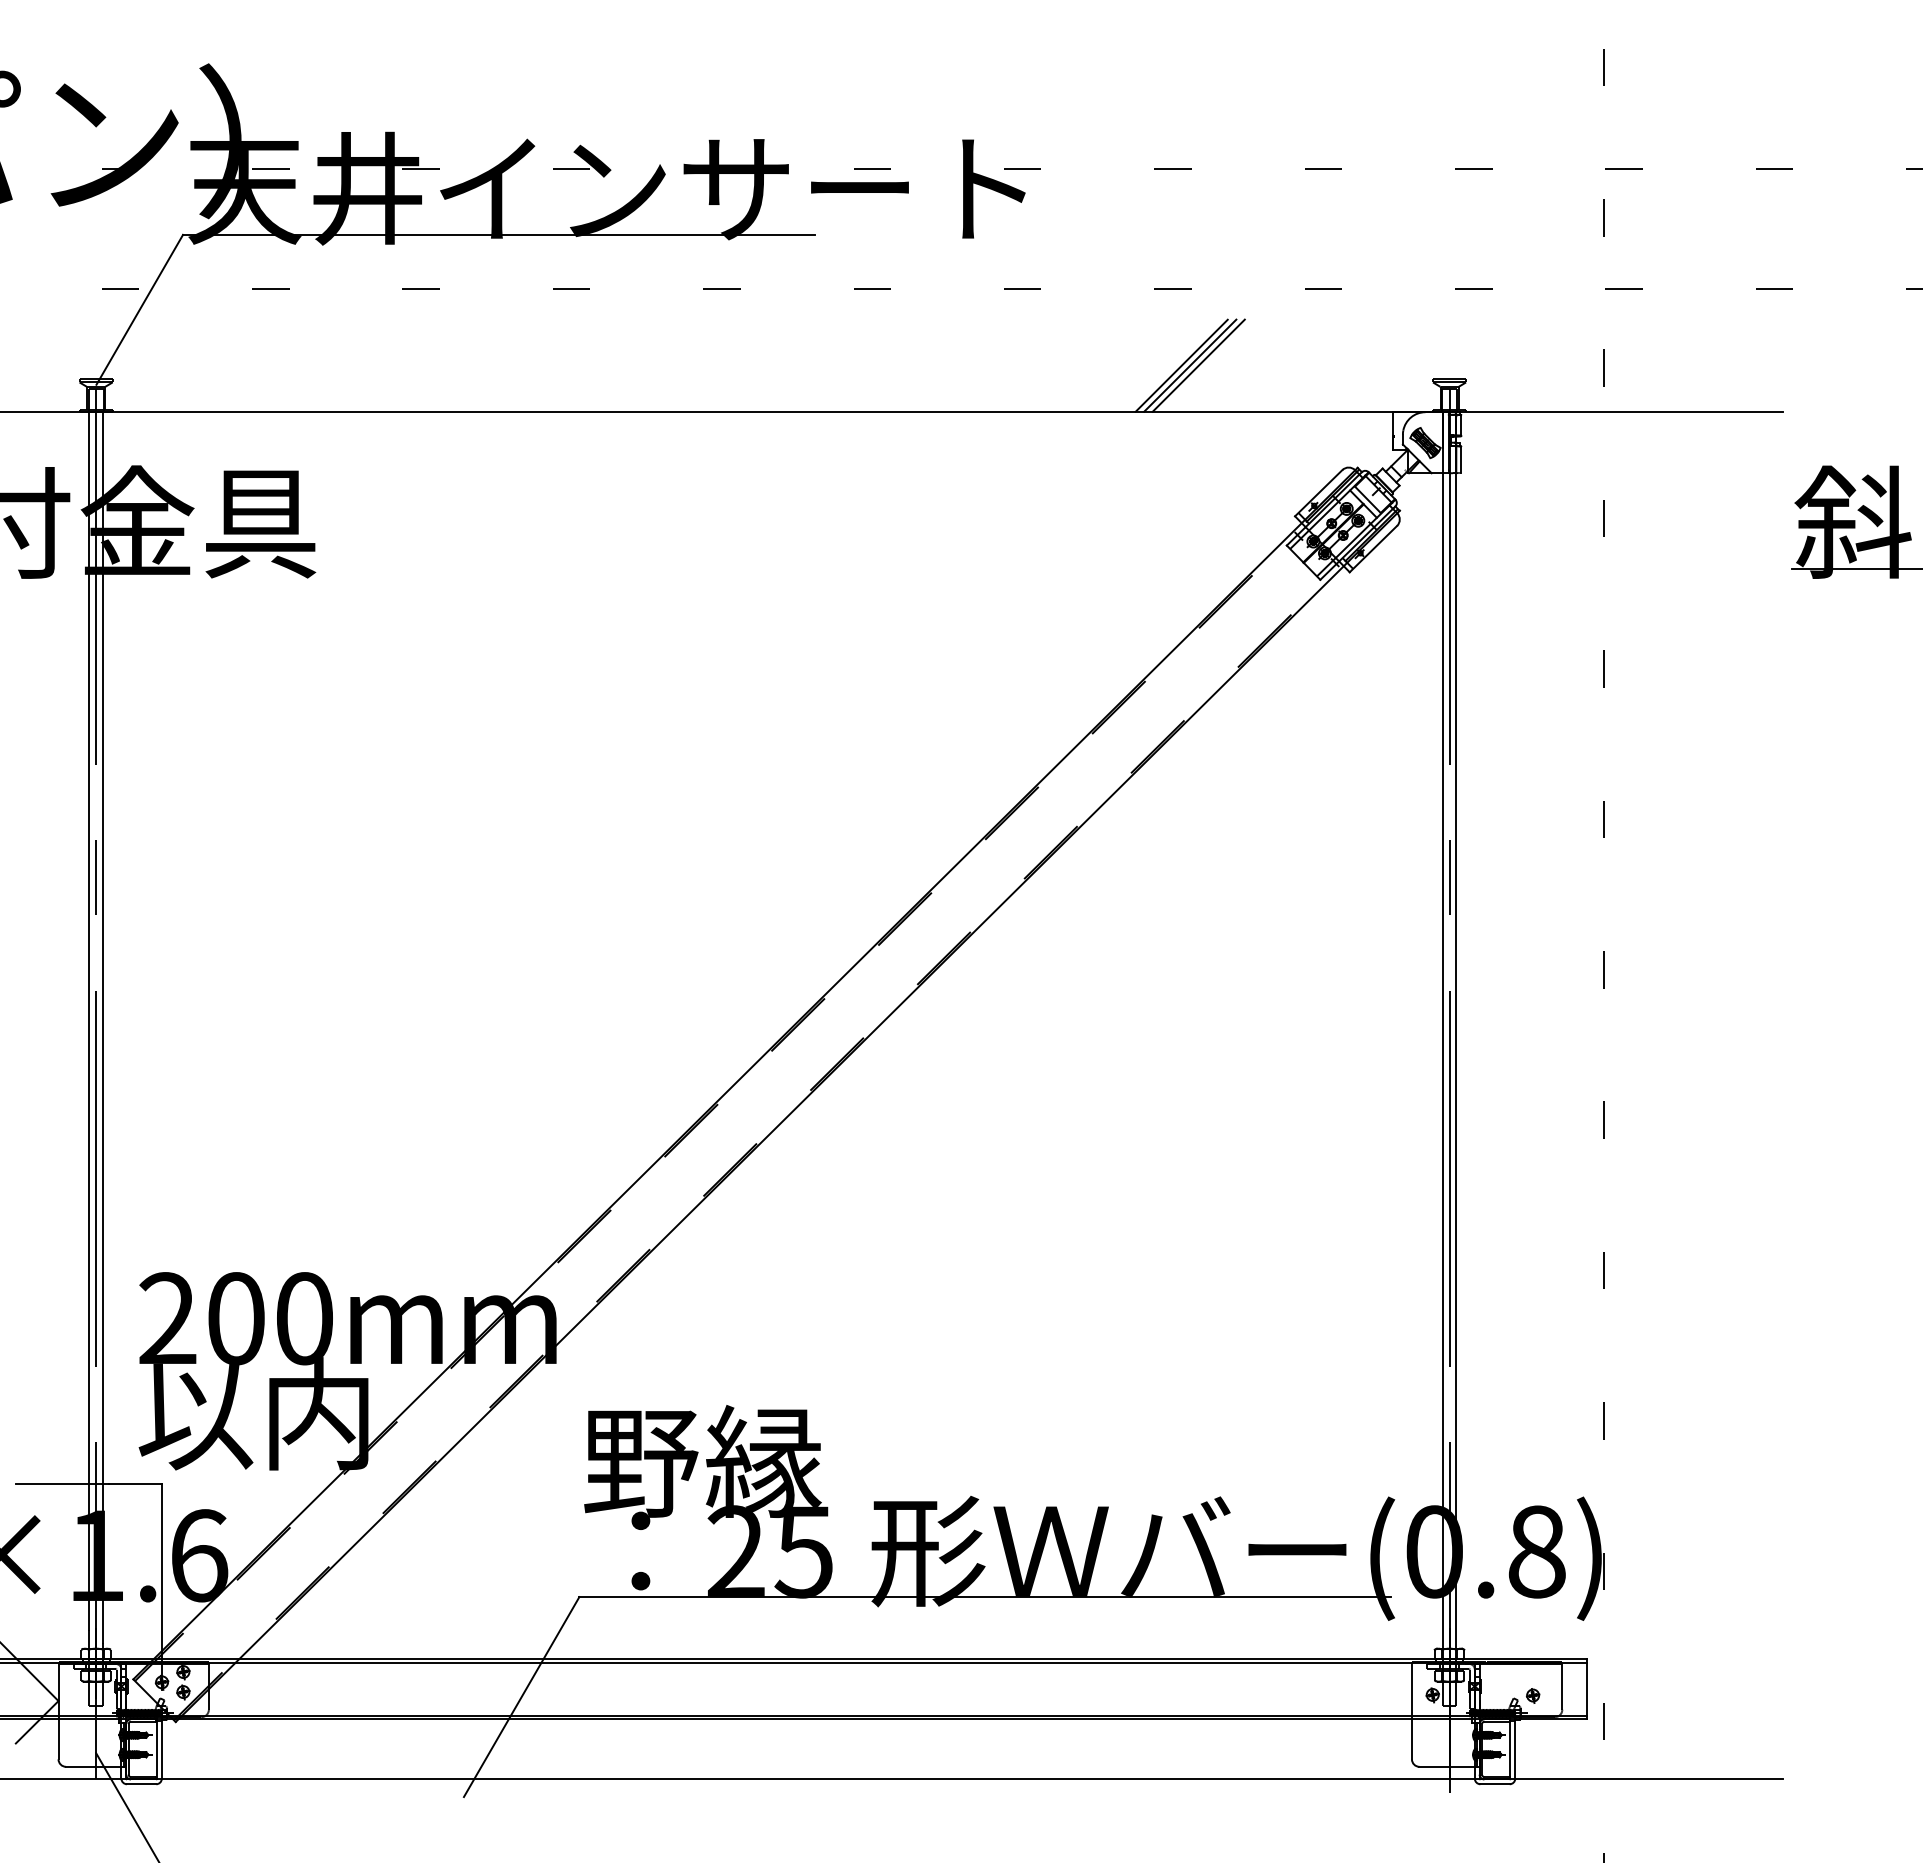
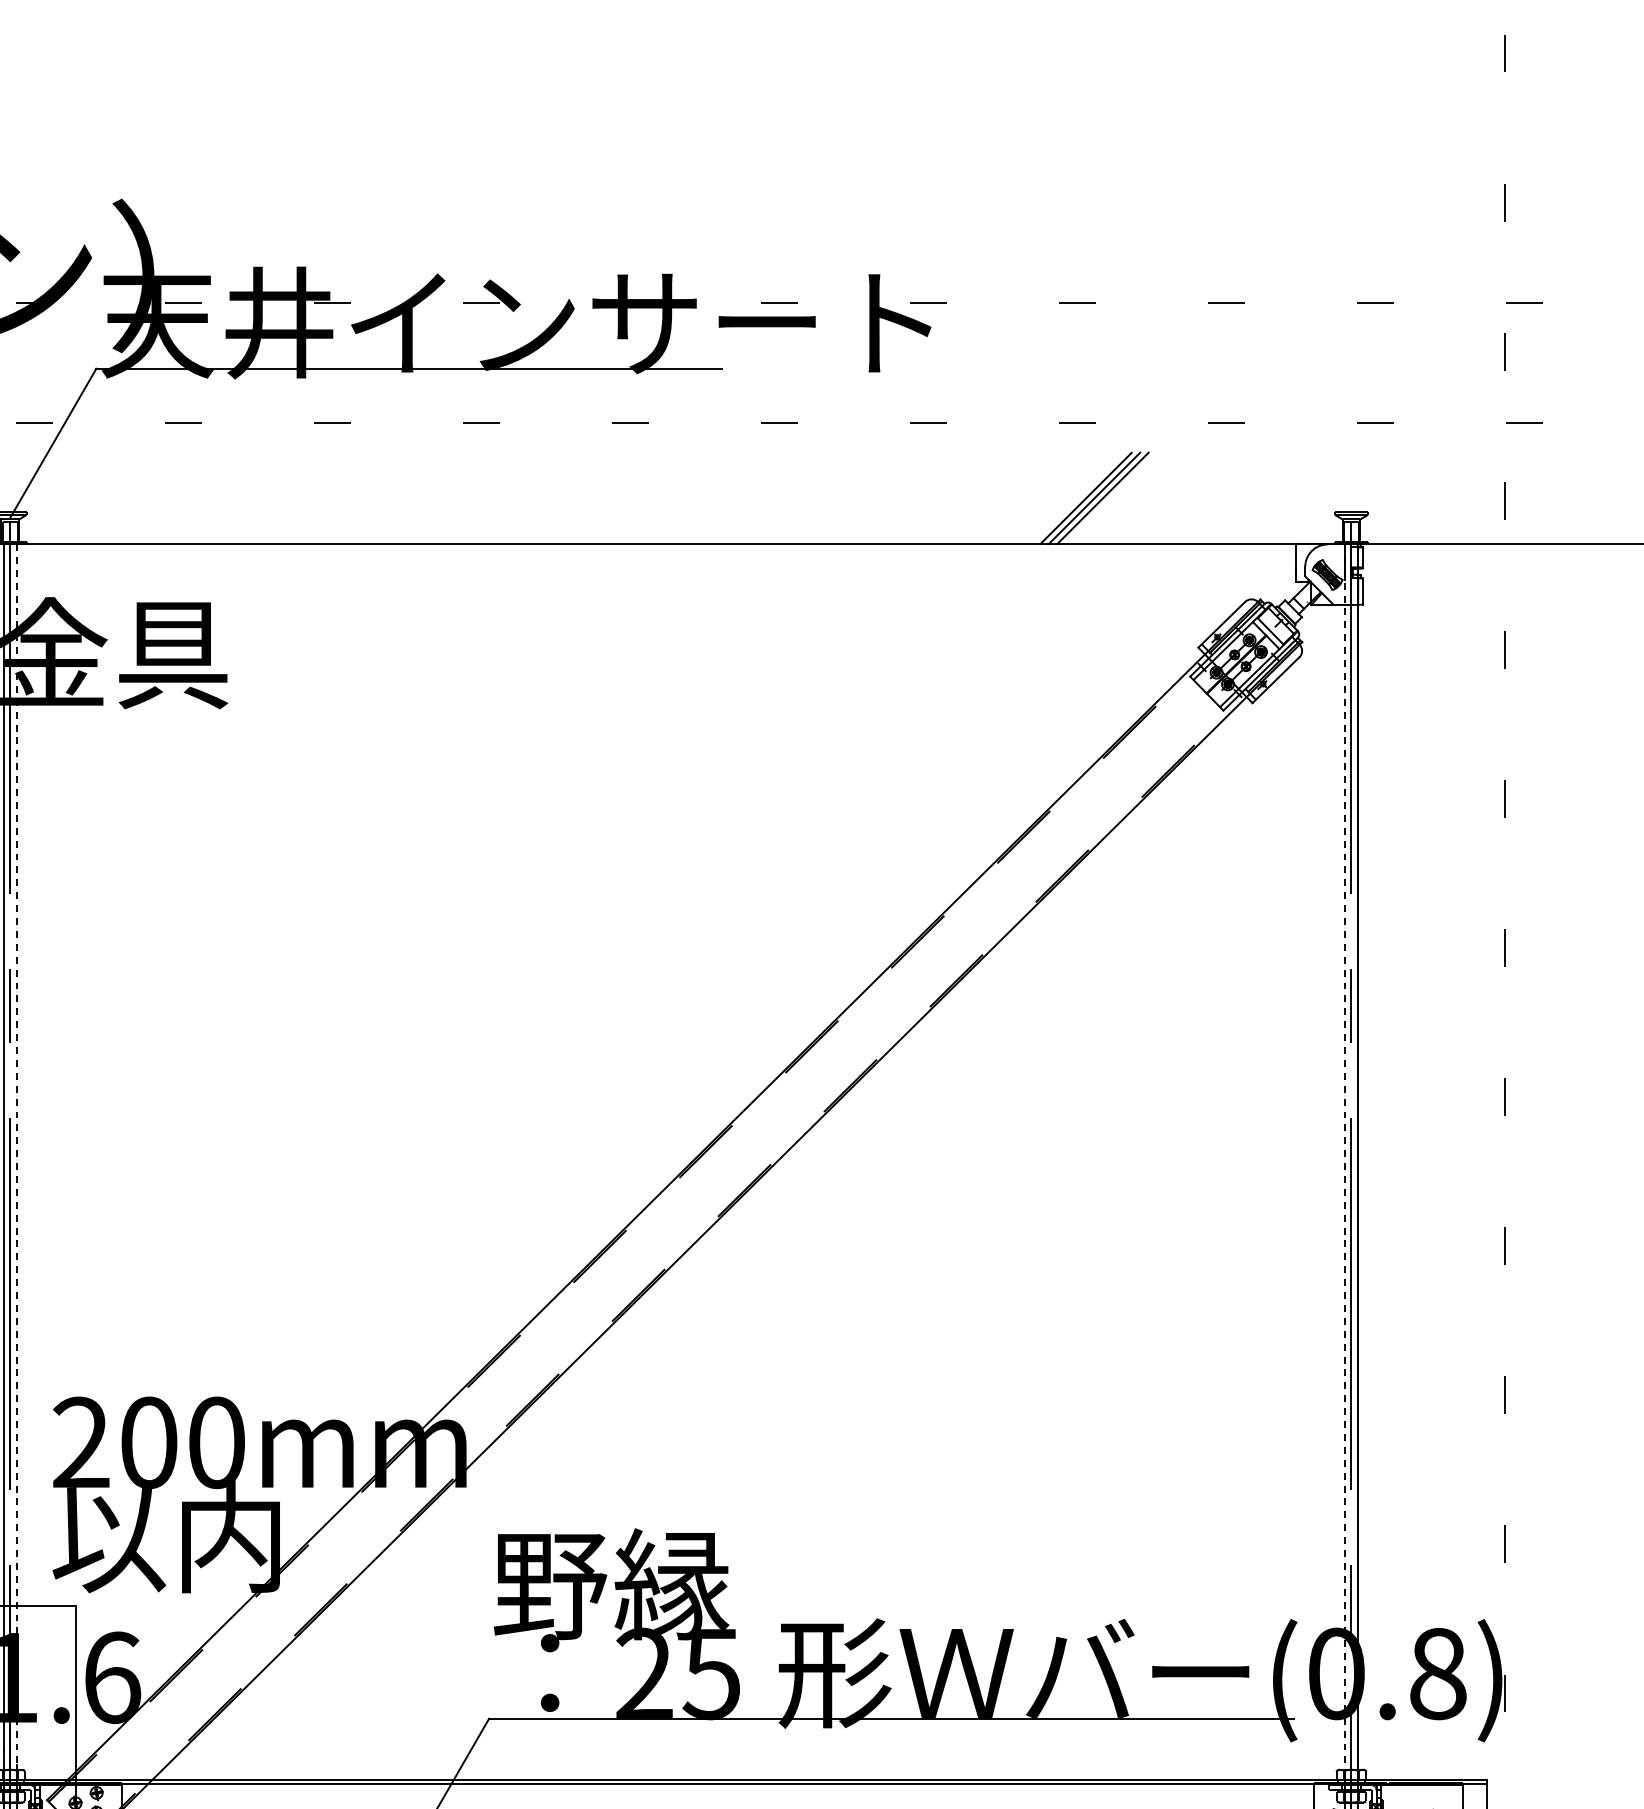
line: (102, 1027) -> (16, 1154), solid -> dashed
line: (1442, 1030) -> (1344, 1157), solid -> dashed

